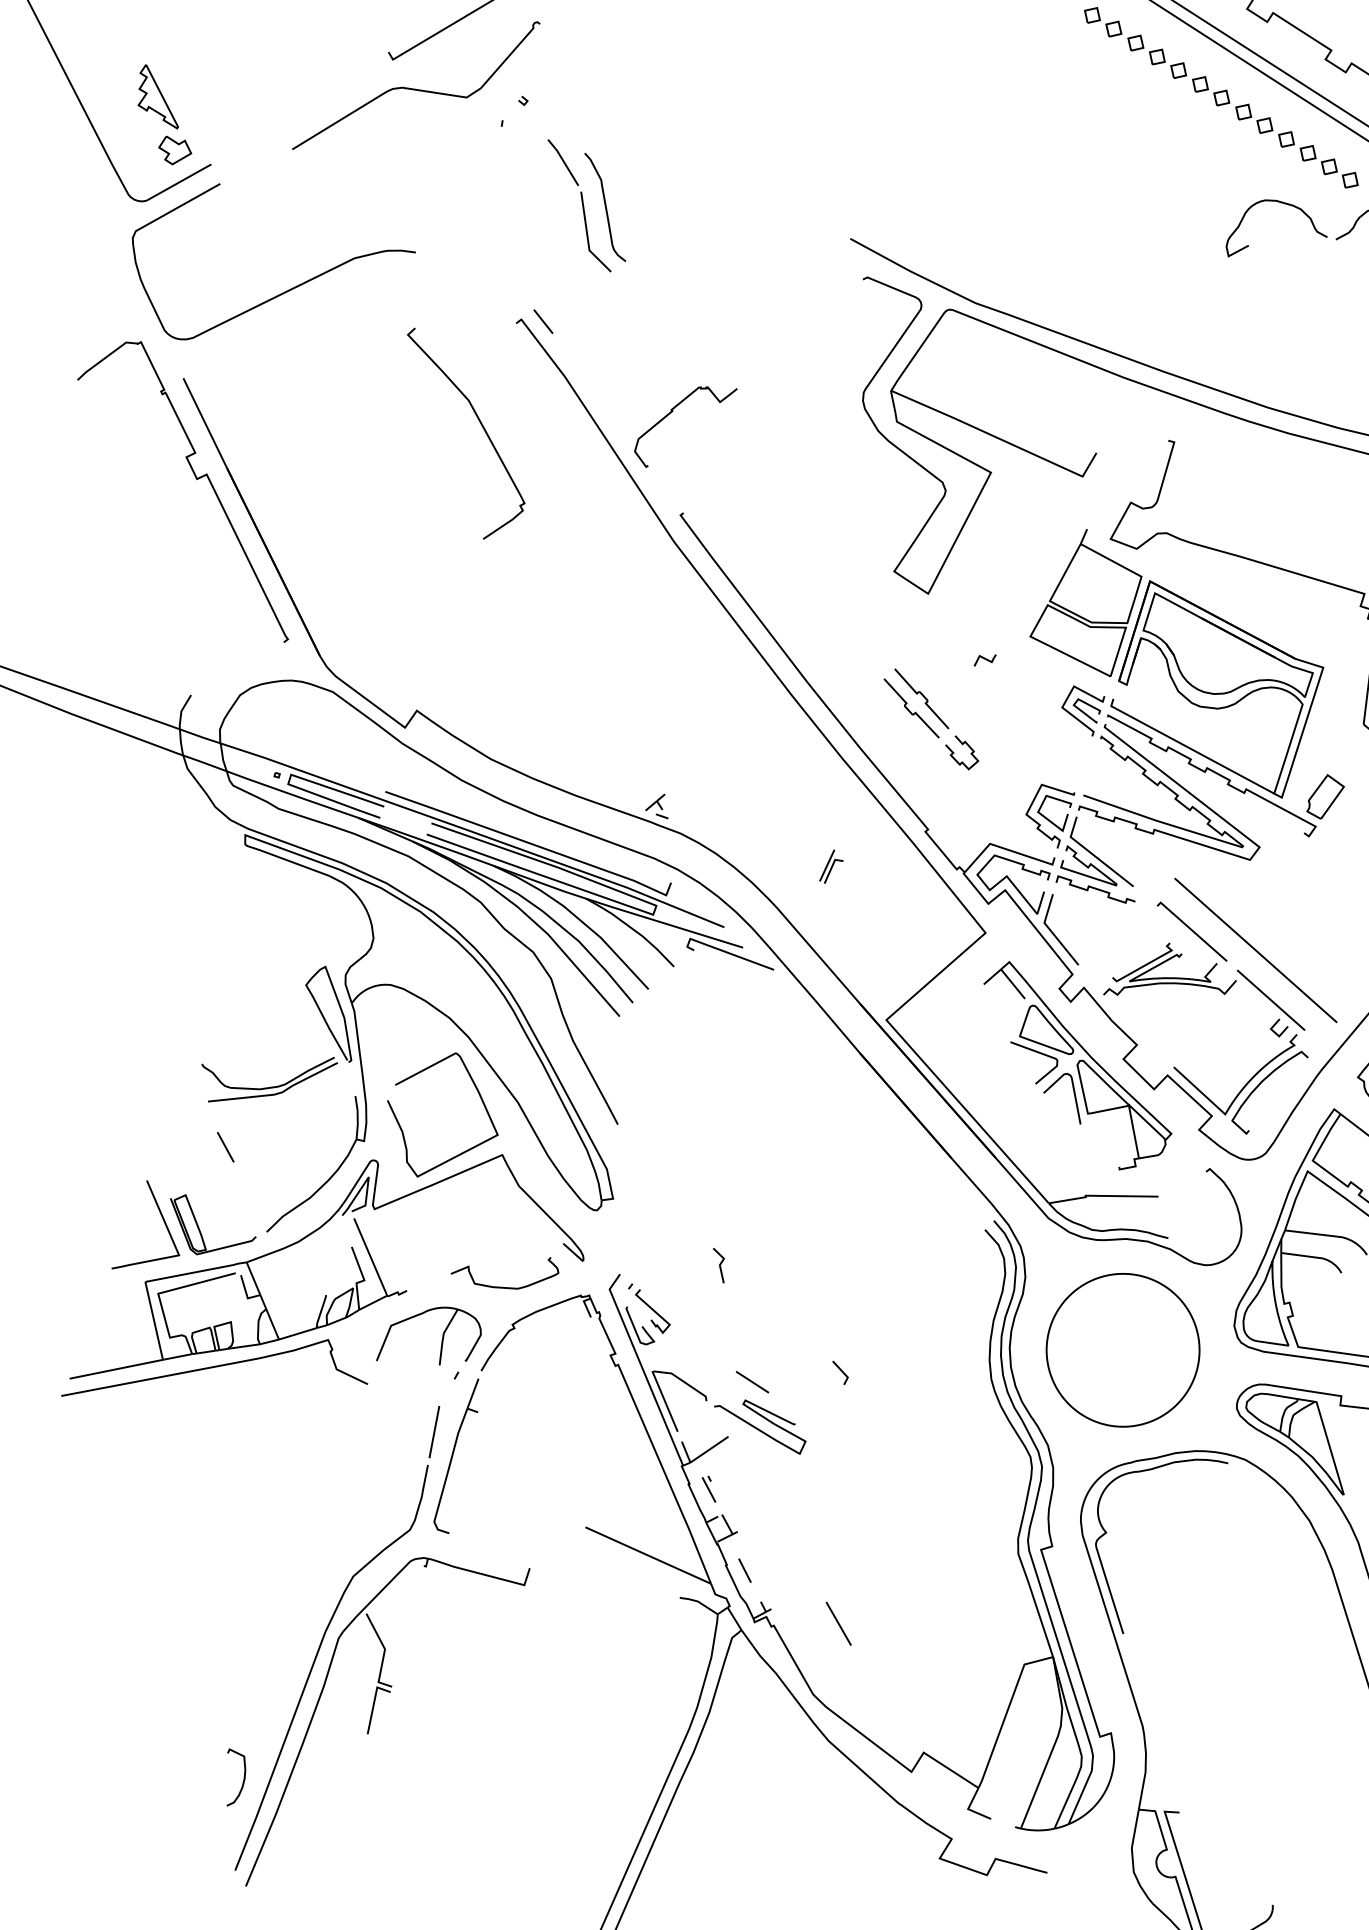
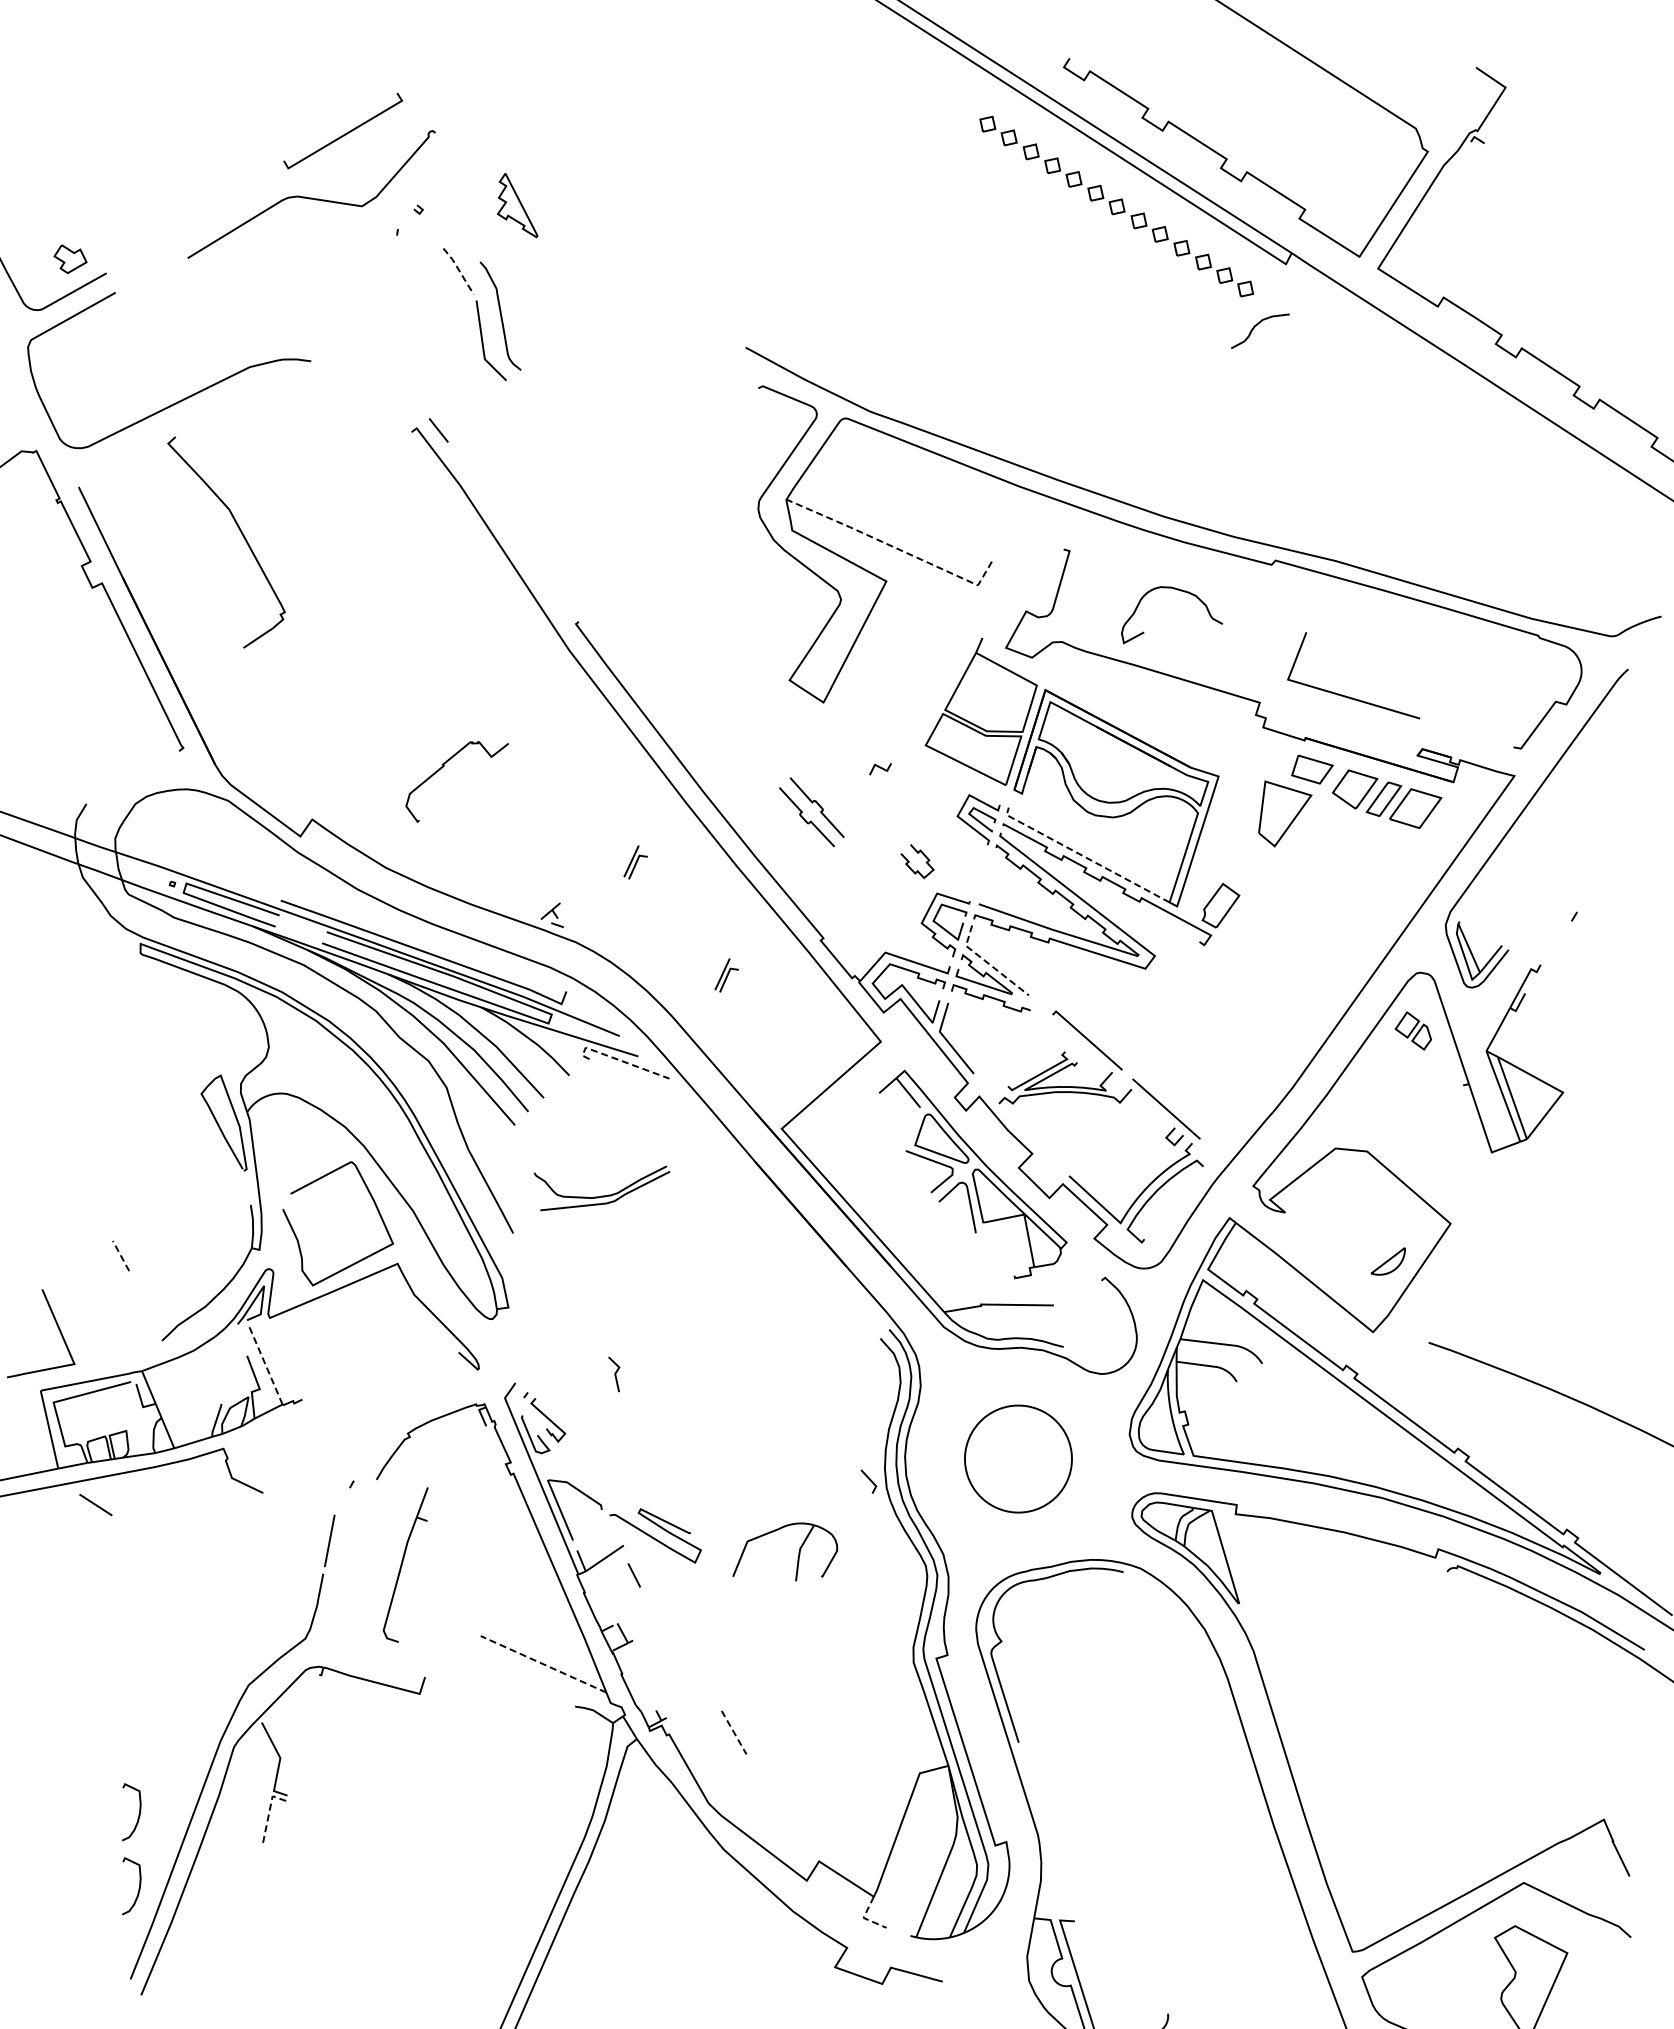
part: (158, 96) -> (517, 205), moved
line: (564, 161) -> (459, 270), solid -> dashed
curve: (1285, 204) -> (1180, 591), moved
curve: (672, 412) -> (443, 767), moved
curve: (481, 425) -> (241, 534), moved
line: (999, 438) -> (894, 547), solid -> dashed
curve: (962, 744) -> (917, 853), moved
line: (1188, 747) -> (1083, 856), solid -> dashed
part: (740, 753) -> (635, 862), added
line: (1093, 854) -> (988, 963), solid -> dashed
line: (1255, 949) -> (1150, 1058), removed
line: (724, 951) -> (619, 1060), solid -> dashed
part: (269, 1086) -> (601, 1195), moved
line: (225, 1146) -> (120, 1255), solid -> dashed
part: (200, 1228) -> (95, 1337), removed
line: (370, 1256) -> (265, 1365), solid -> dashed
part: (505, 1286) -> (400, 1395), removed
part: (442, 1335) -> (798, 1551), moved
part: (1123, 1349) -> (1018, 1458), size x0.7
line: (841, 1371) -> (869, 1480), moved
line: (752, 1381) -> (95, 1504), moved
part: (456, 1455) -> (405, 1564), moved
part: (709, 1488) -> (604, 1597), removed
line: (648, 1555) -> (543, 1664), solid -> dashed
line: (744, 1570) -> (633, 1575), moved
line: (839, 1624) -> (734, 1733), solid -> dashed
line: (374, 1702) -> (269, 1811), solid -> dashed
curve: (243, 1705) -> (138, 1814), added
line: (969, 1809) -> (864, 1918), solid -> dashed

